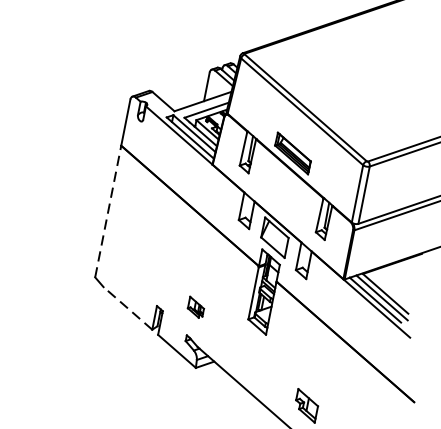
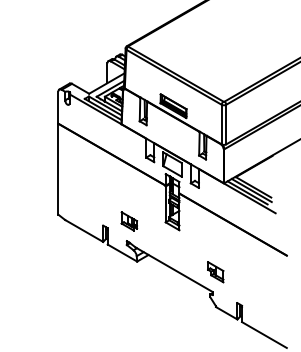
line: (108, 210) -> (58, 168), dashed -> solid
line: (128, 307) -> (84, 230), dashed -> solid
part: (196, 307) -> (129, 221), size x1.43

